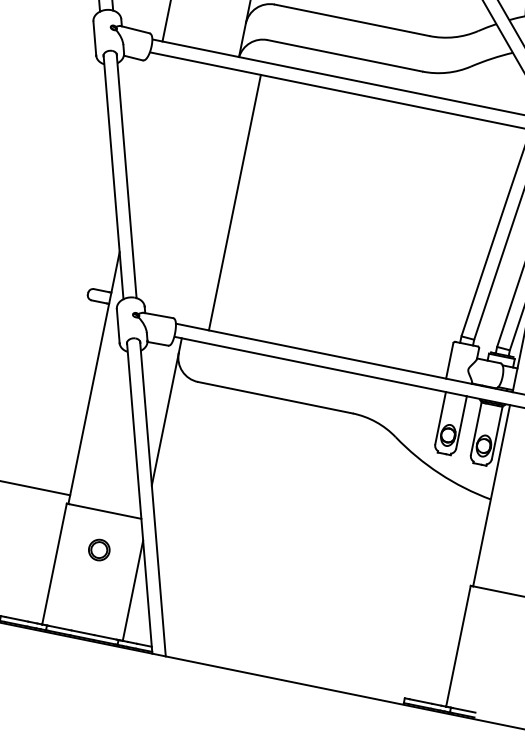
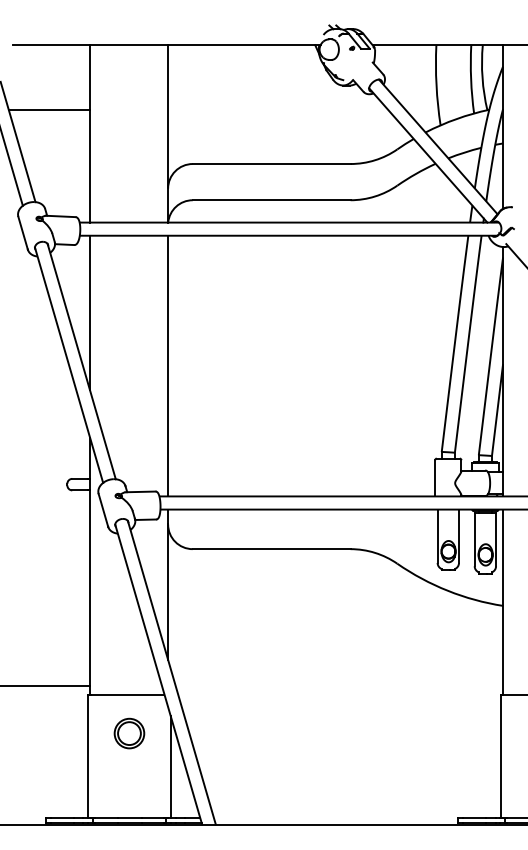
line: (145, 129) -> (90, 312), added
line: (235, 202) -> (168, 365), moved
part: (99, 550) -> (129, 733), size x1.43

